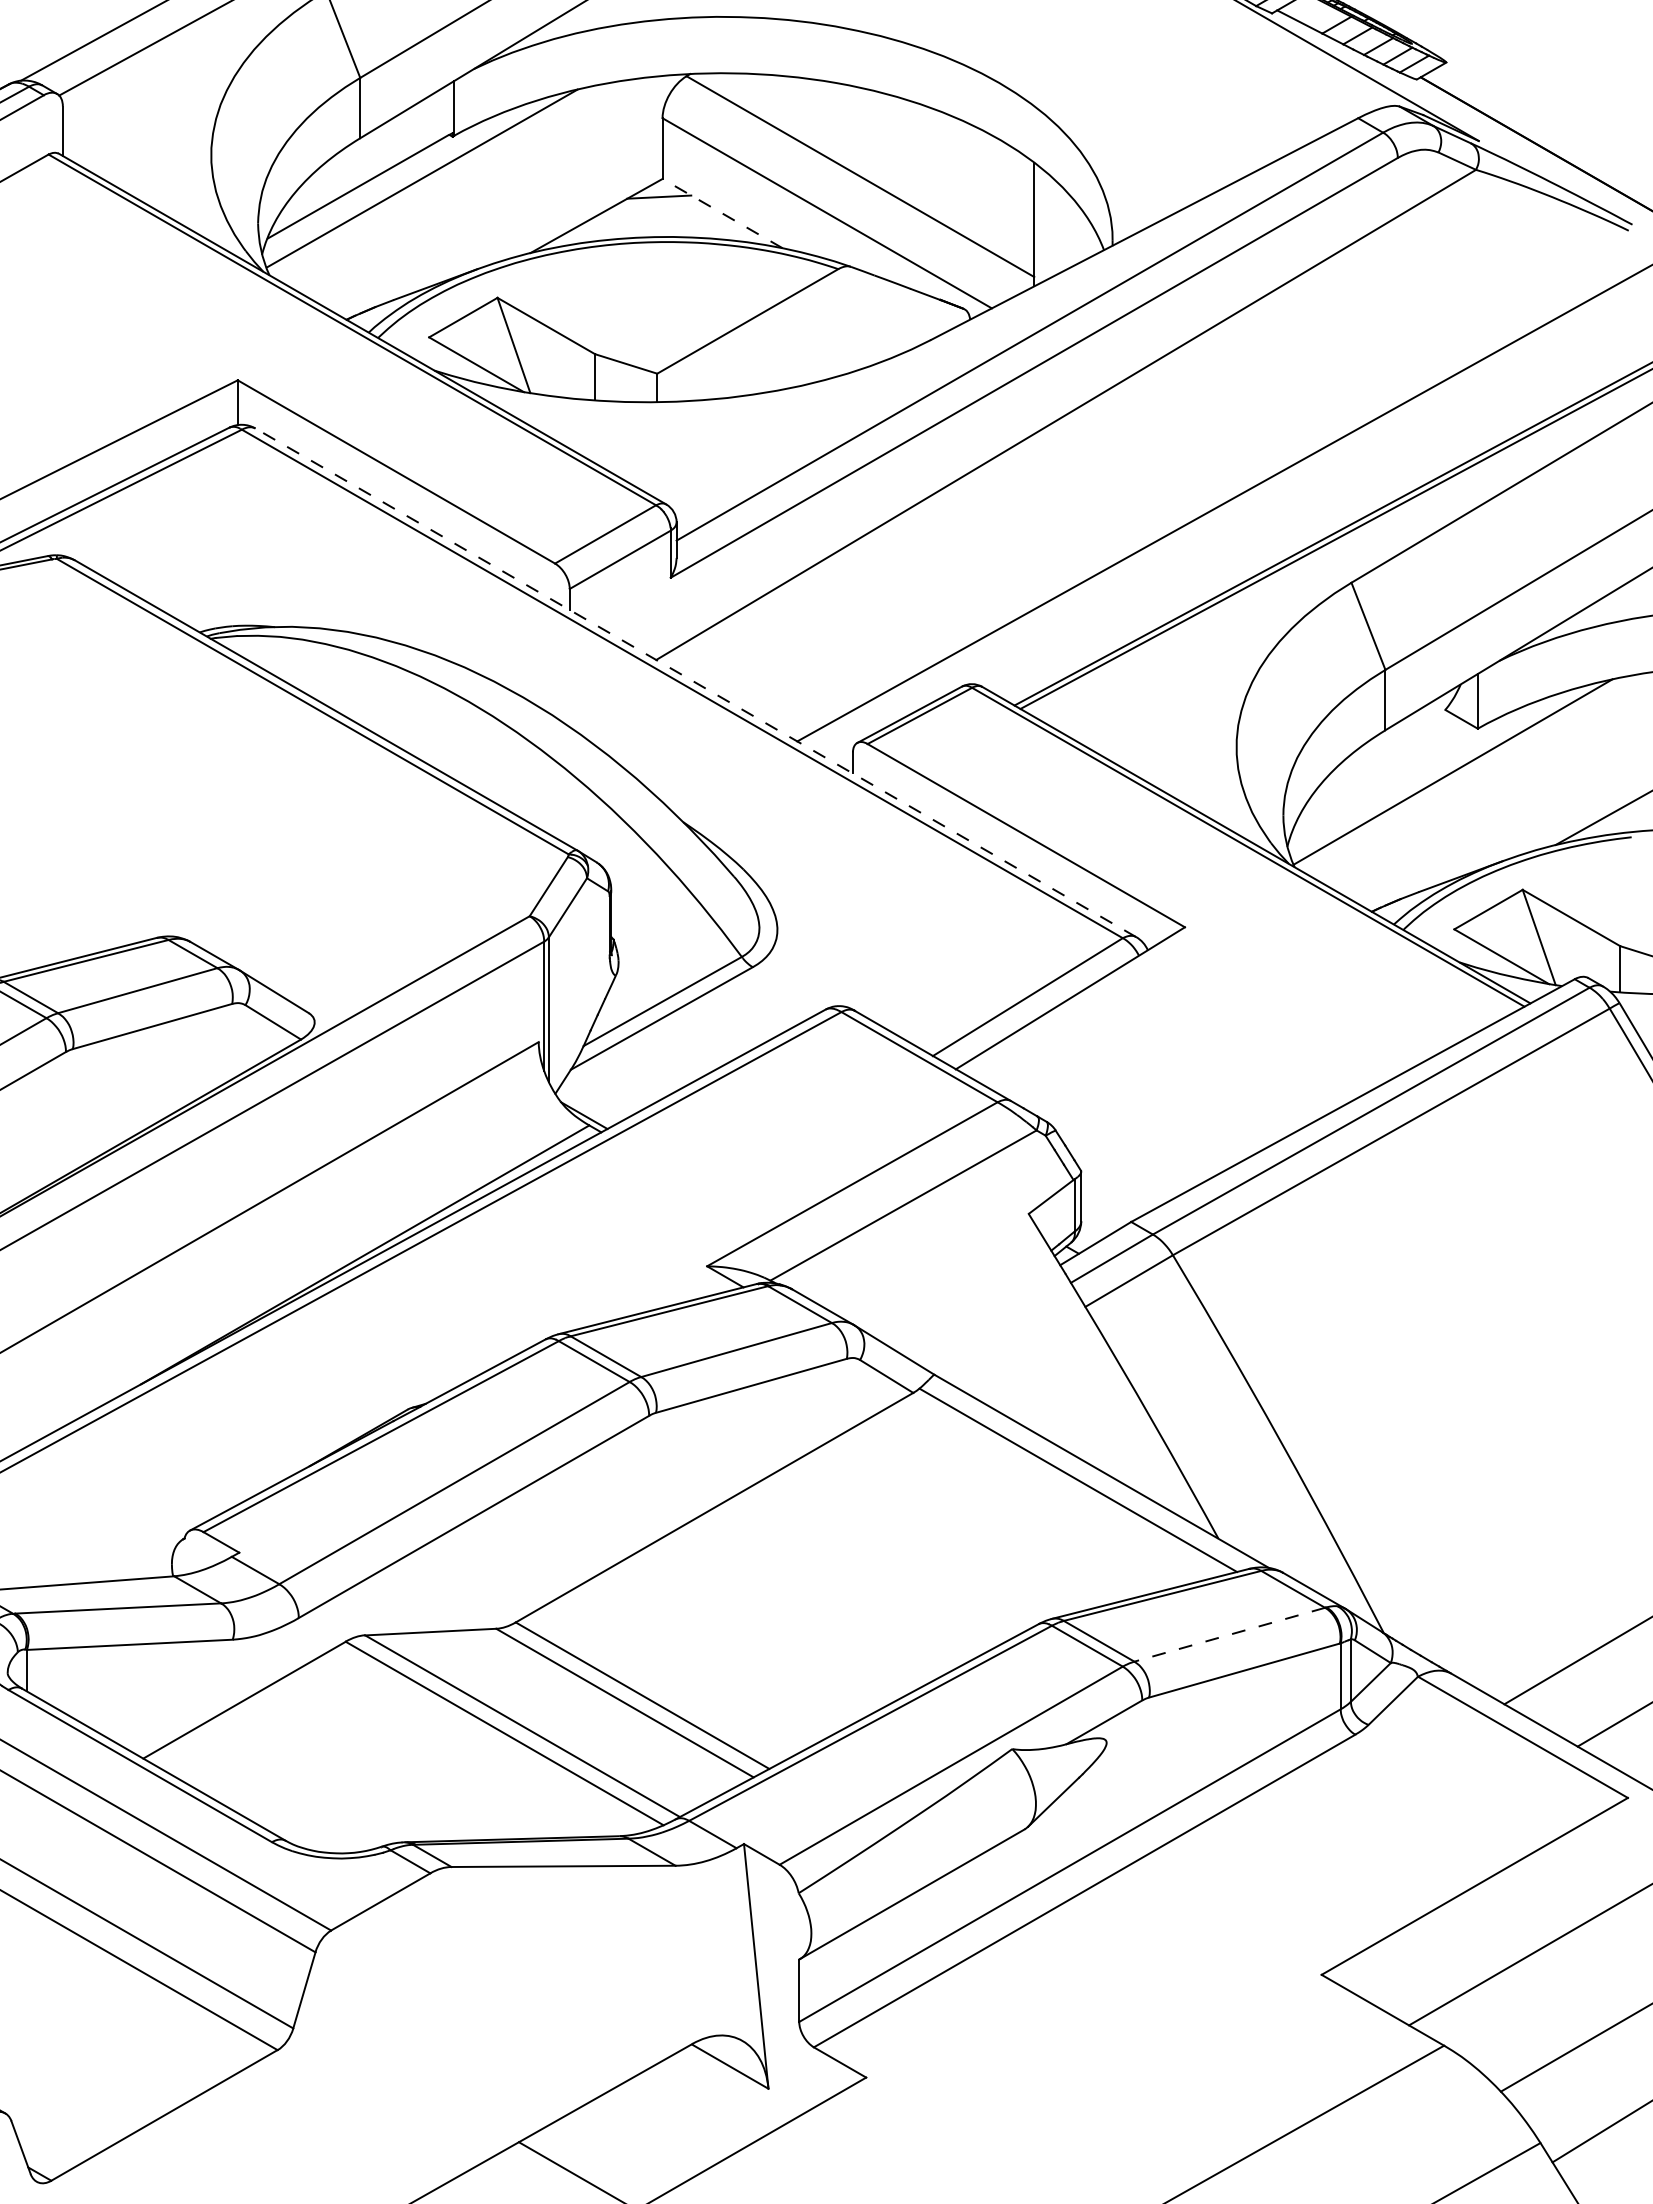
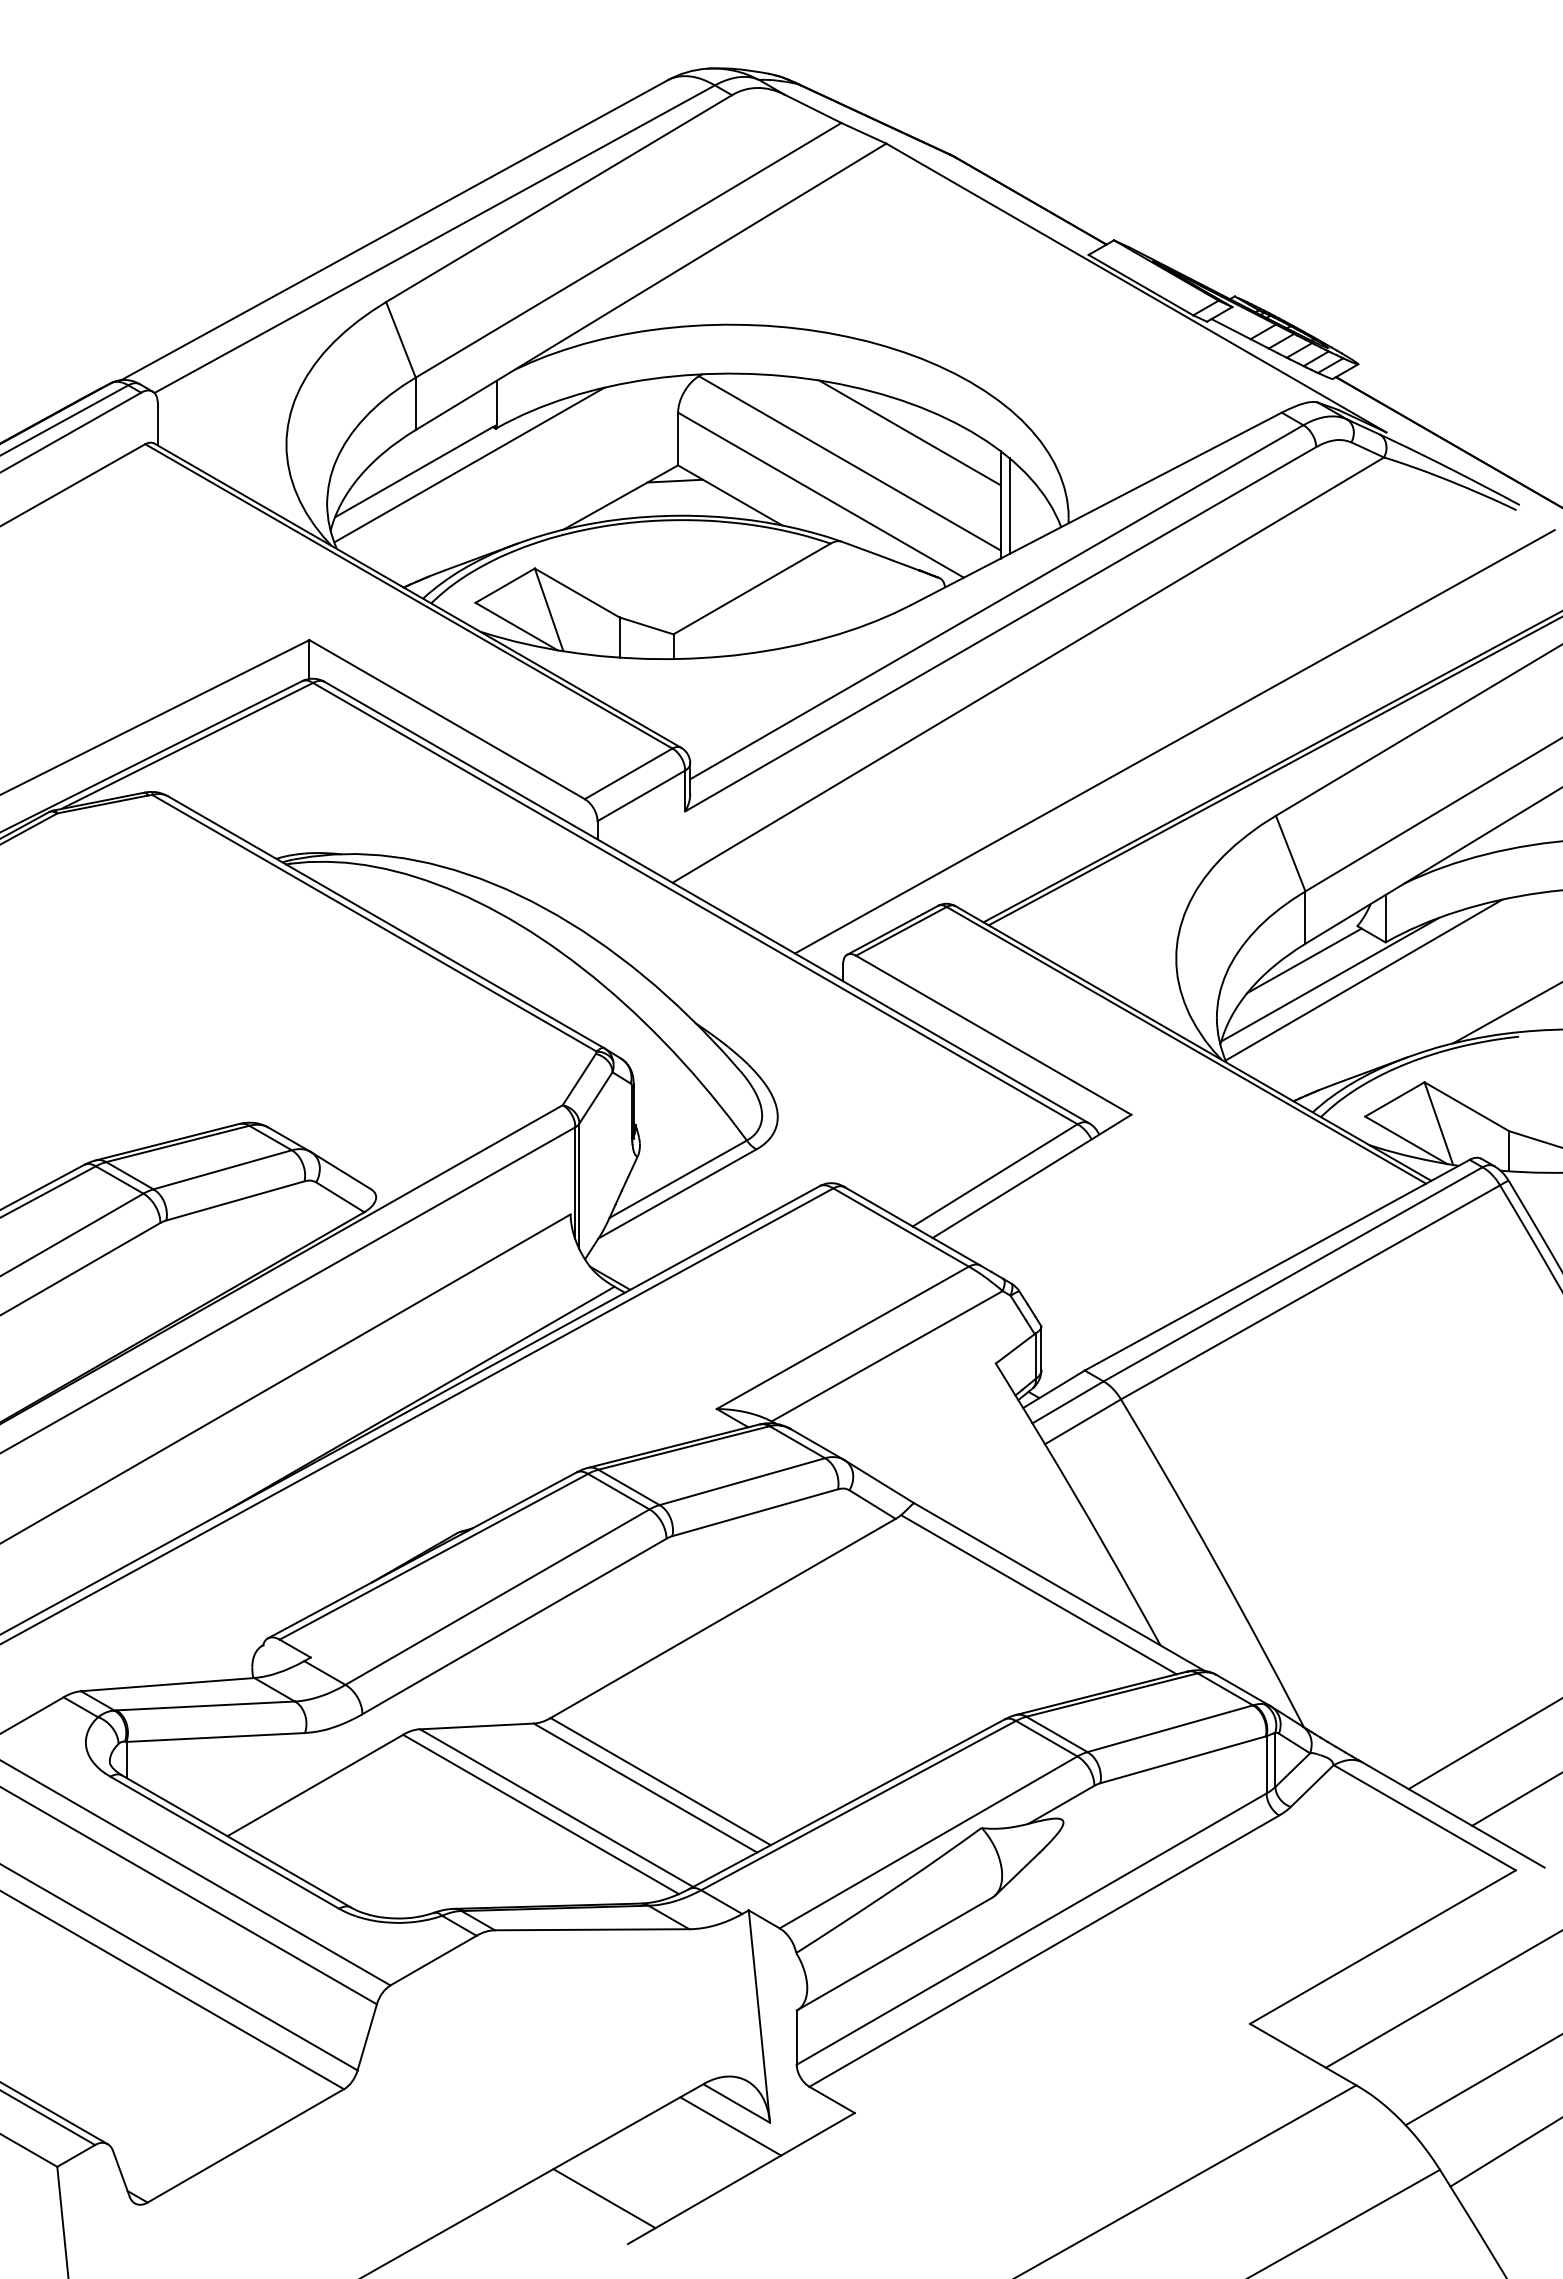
line: (929, 141) -> (909, 432), added
line: (721, 213) -> (729, 495), dashed -> solid
line: (1044, 226) -> (1009, 506), added
line: (695, 682) -> (706, 902), dashed -> solid
line: (1384, 749) -> (1304, 960), added
line: (1414, 771) -> (1330, 979), added
line: (1229, 1634) -> (1170, 1728), dashed -> solid
line: (722, 2093) -> (730, 2126), added

